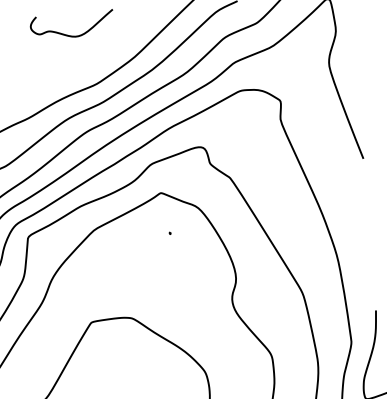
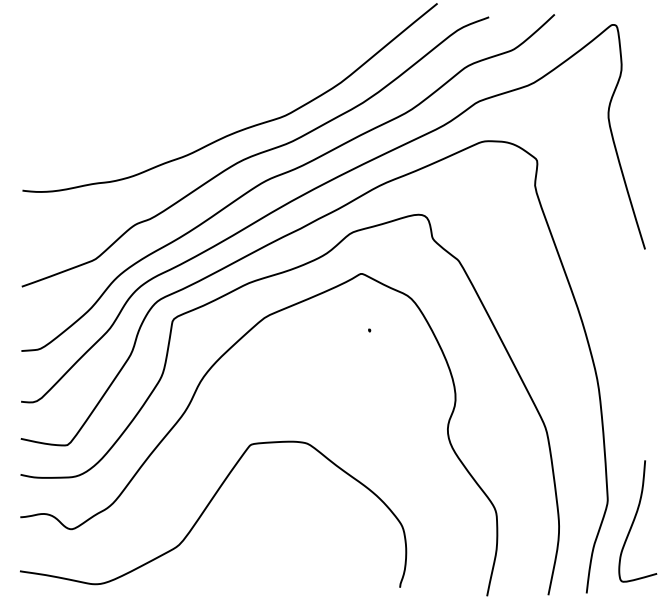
curve: (69, 35) -> (253, 45), removed

